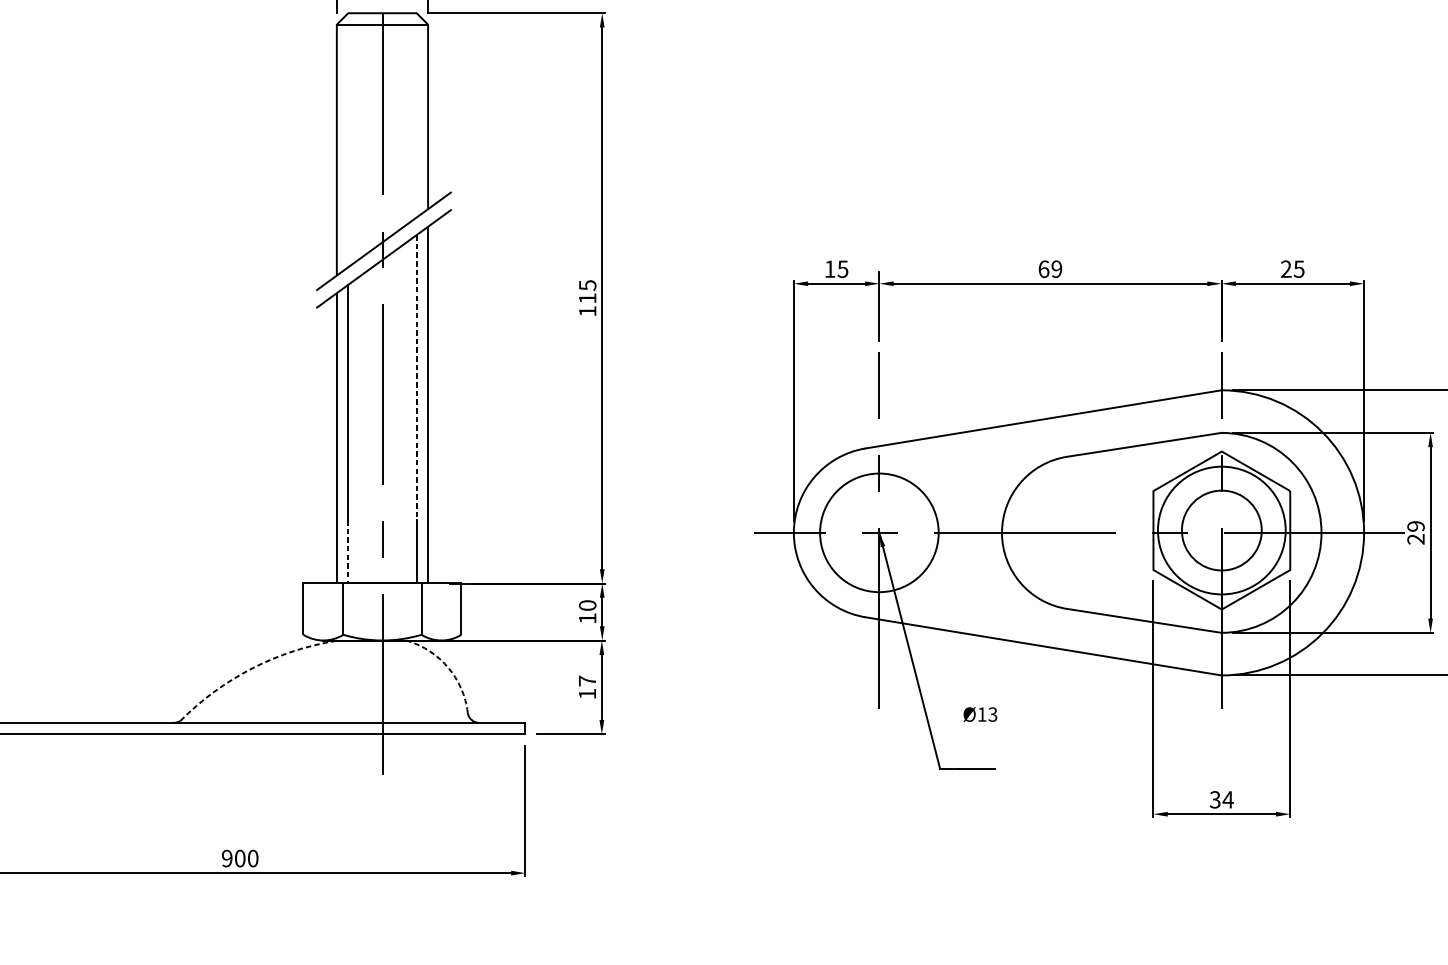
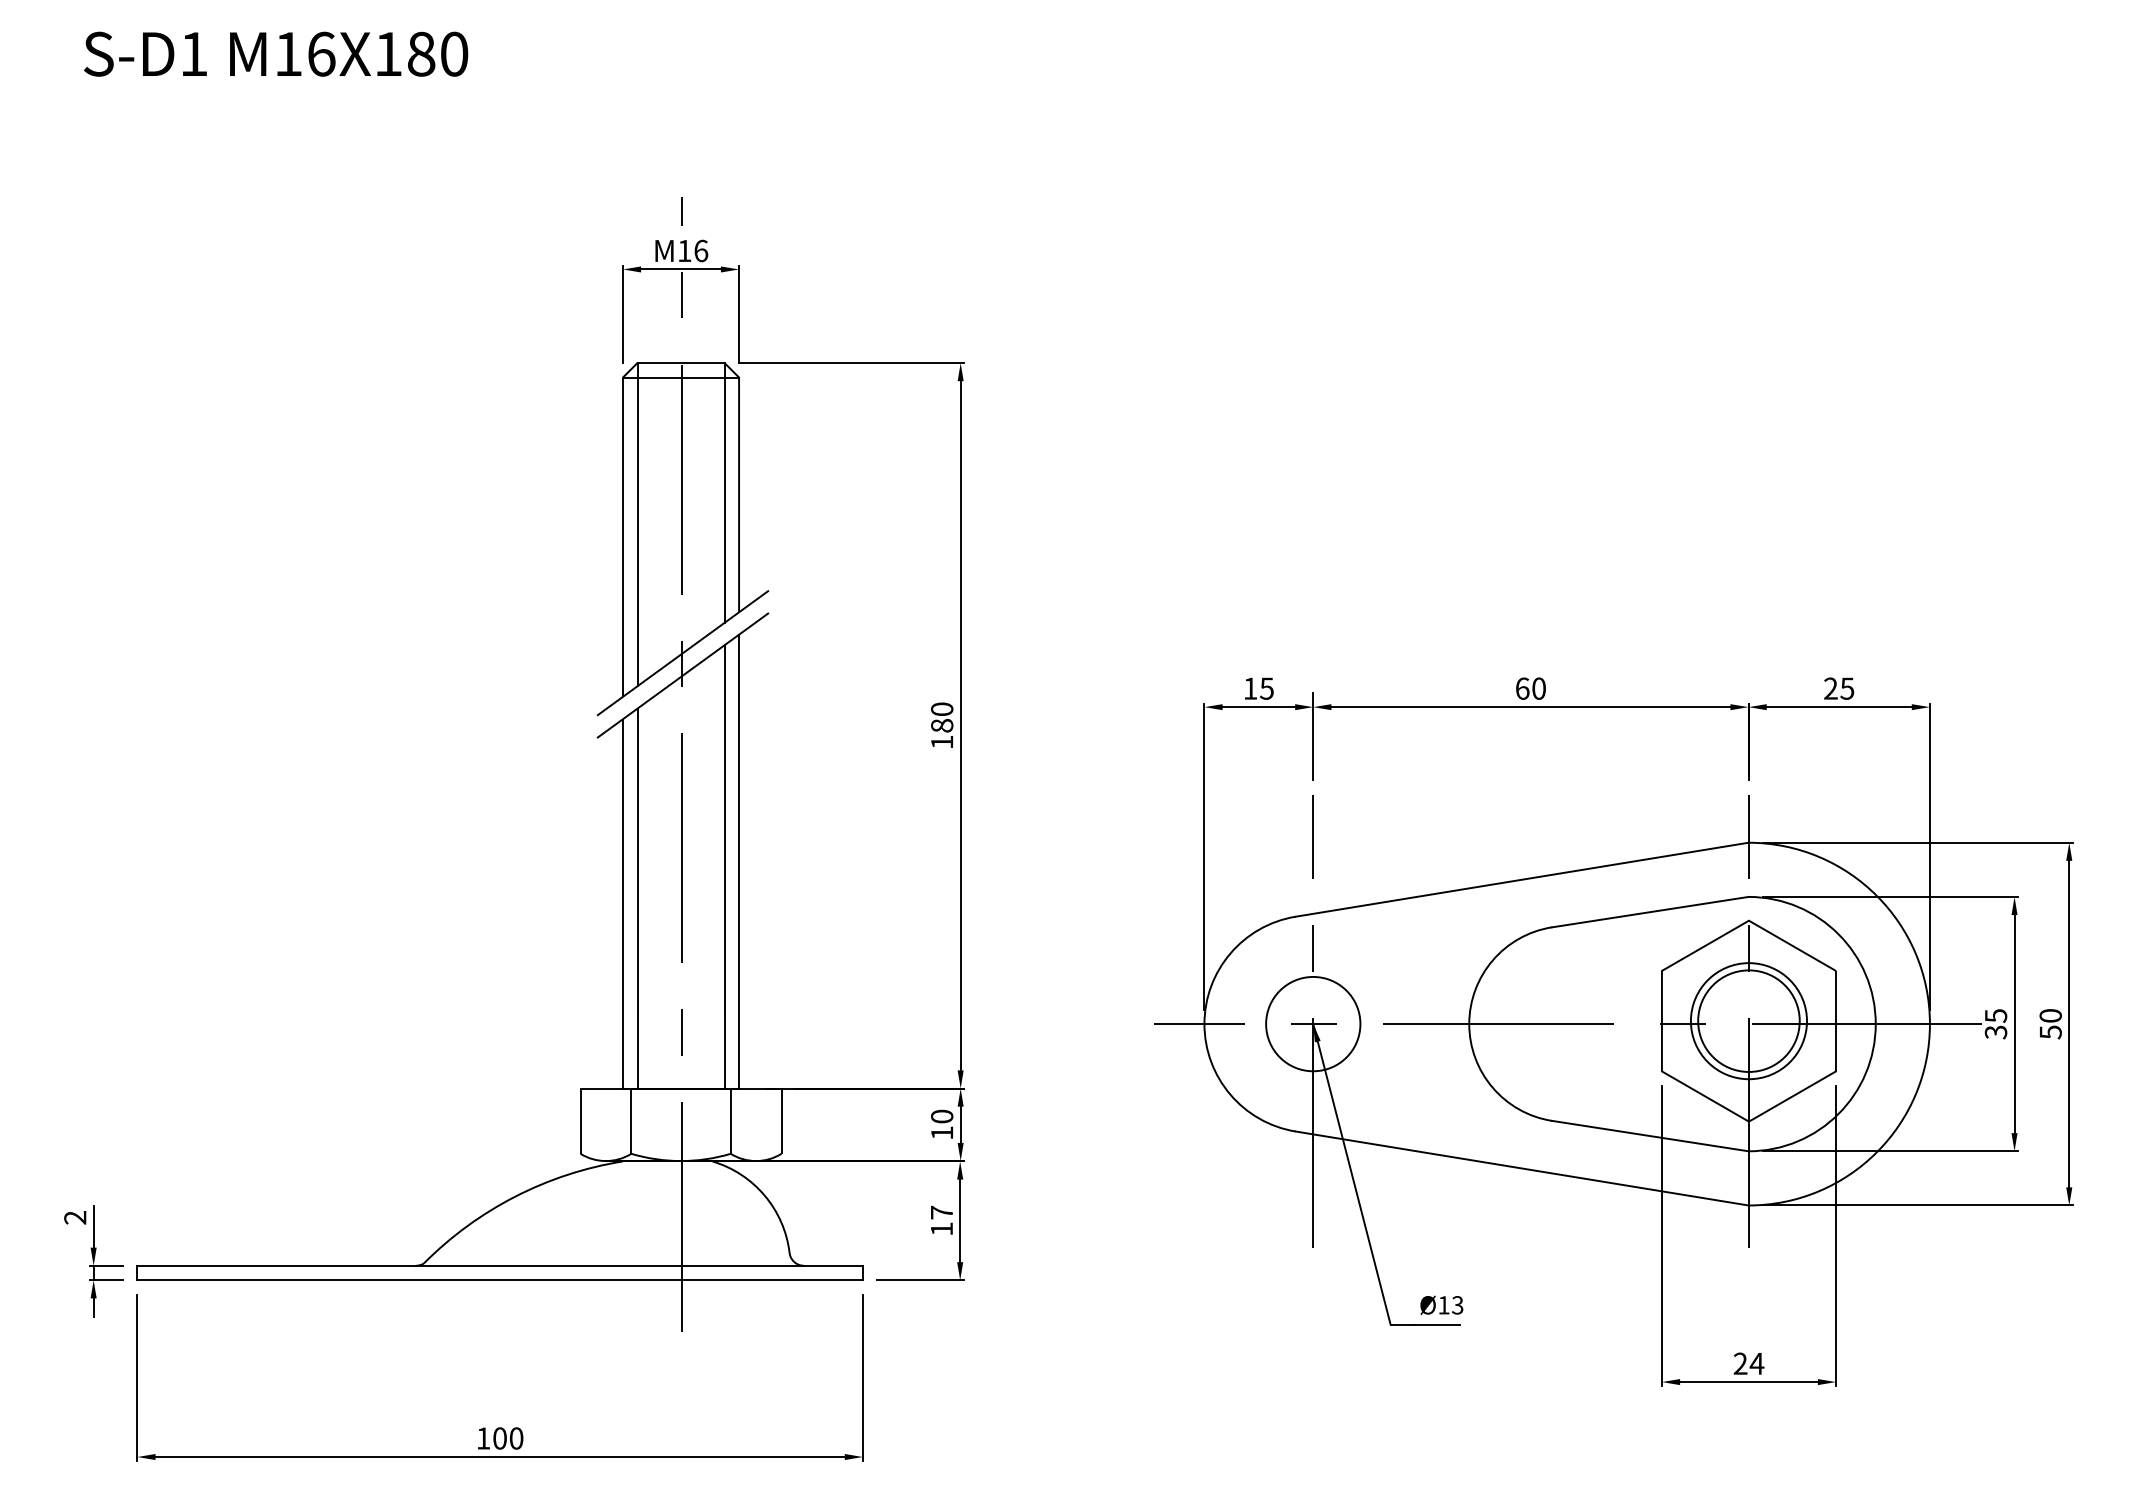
line: (416, 115) -> (724, 492), added
line: (348, 140) -> (637, 524), added
text: (1056, 269) -> (1538, 688), 69 -> 60
text: (587, 291) -> (942, 717), 115 -> 180
line: (416, 378) -> (724, 827), dashed -> solid
circle: (1221, 530) -> (1748, 1021), size x0.71
circle: (879, 532) -> (1313, 1023), size x0.62
text: (1415, 533) -> (1995, 1024), 29 -> 35
line: (348, 552) -> (637, 1048), dashed -> solid
arc: (448, 667) -> (764, 1195), dashed -> solid
arc: (252, 668) -> (515, 1196), dashed -> solid
text: (980, 713) -> (1441, 1304), moved
text: (1215, 799) -> (1740, 1363), 34 -> 24
text: (227, 858) -> (483, 1438), 900 -> 100

